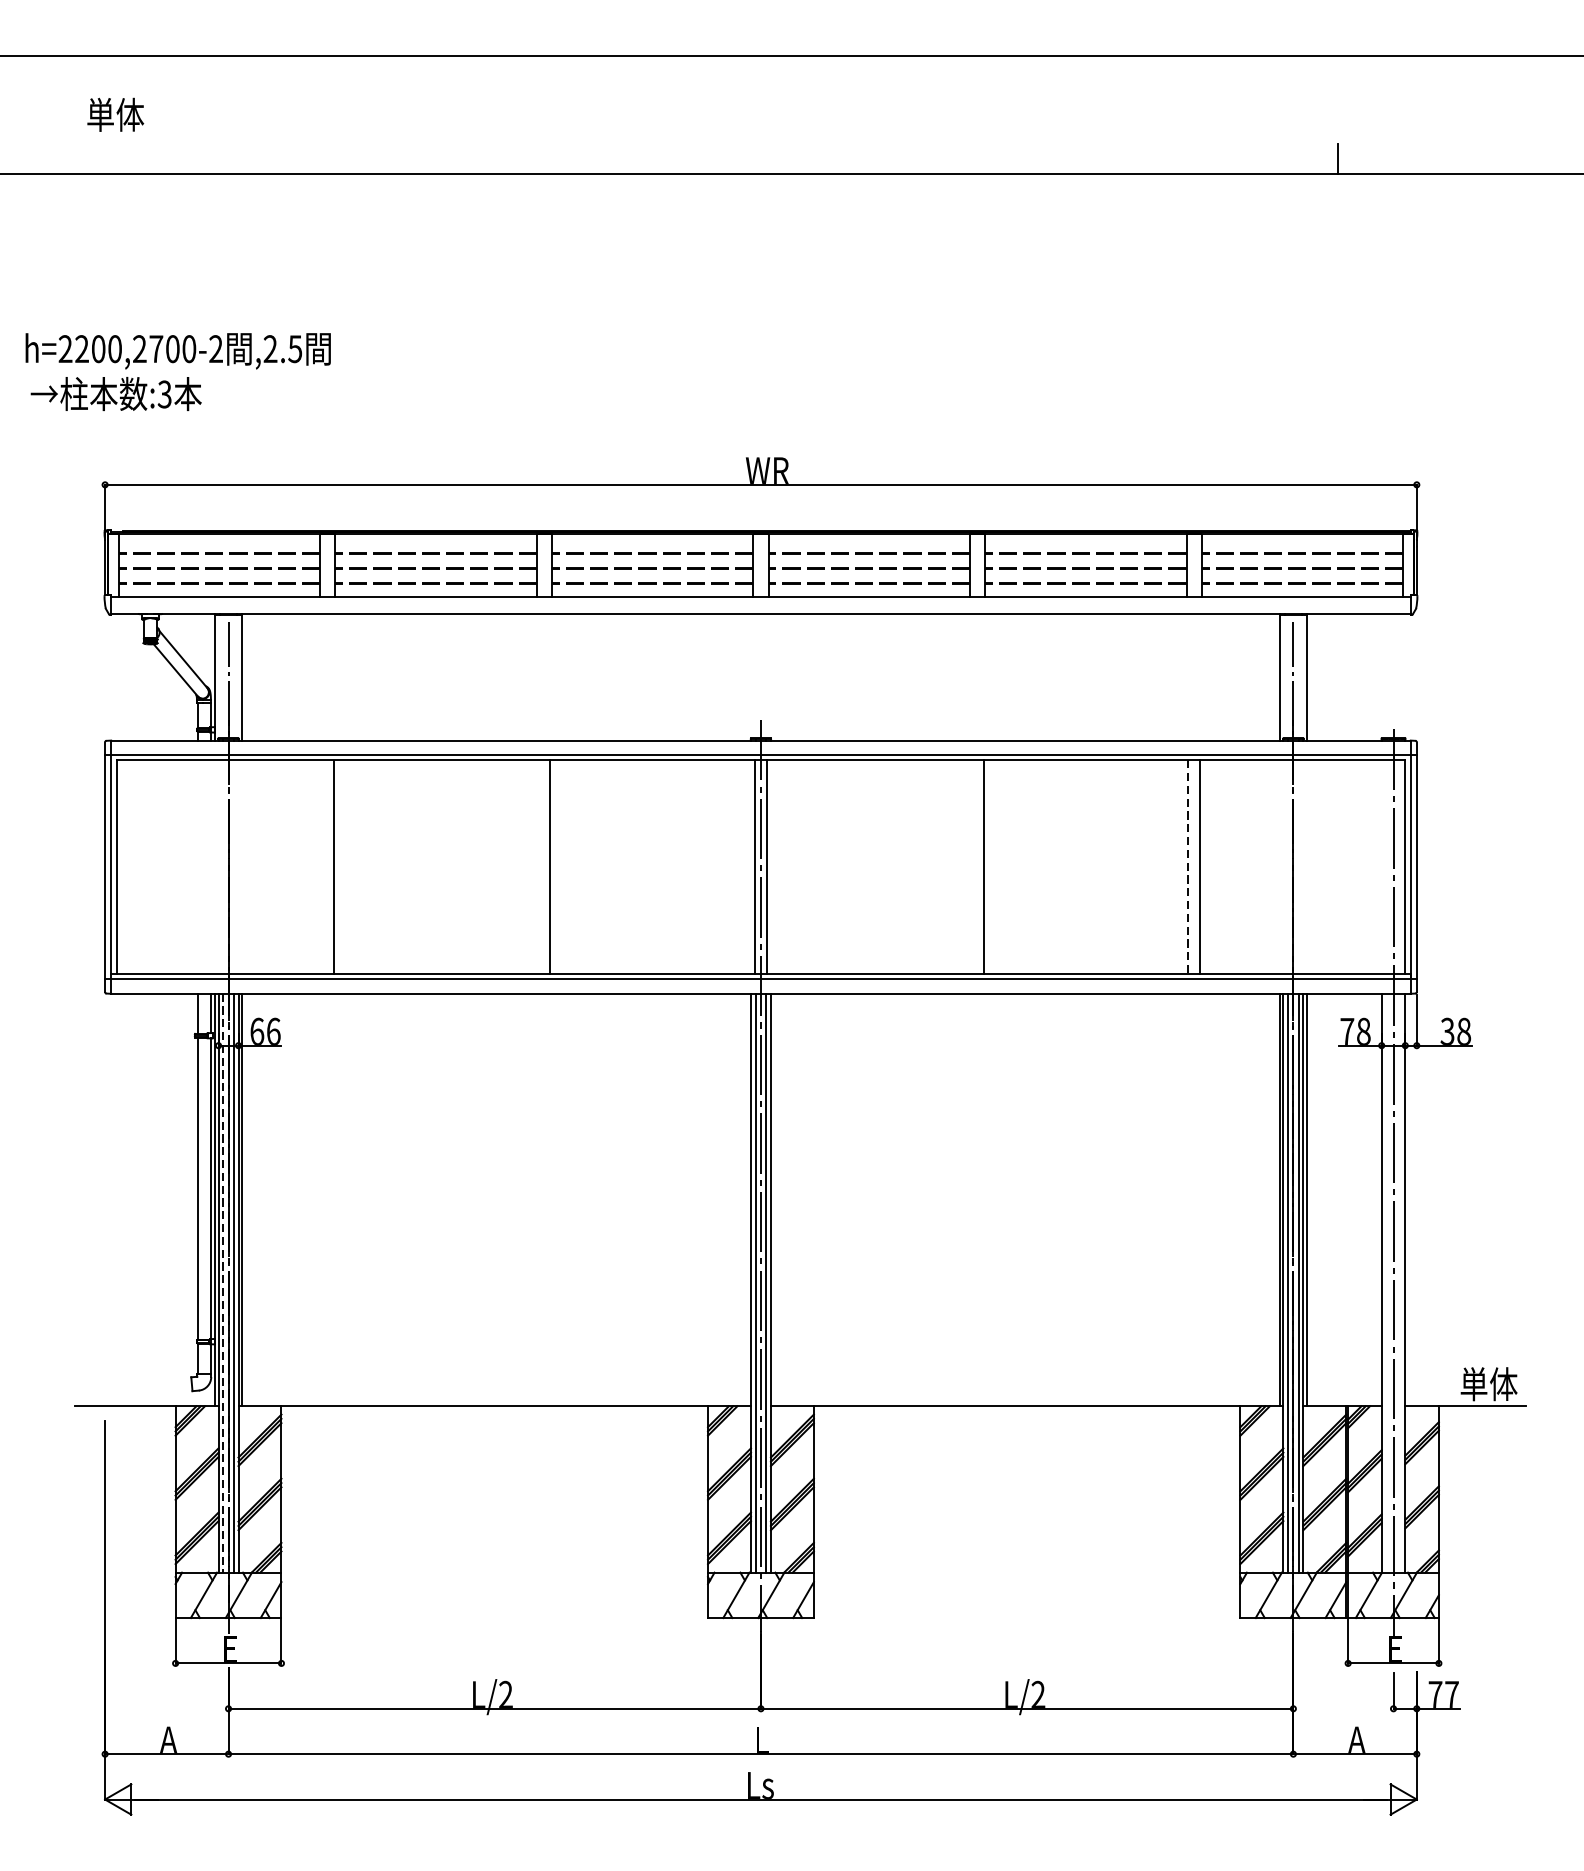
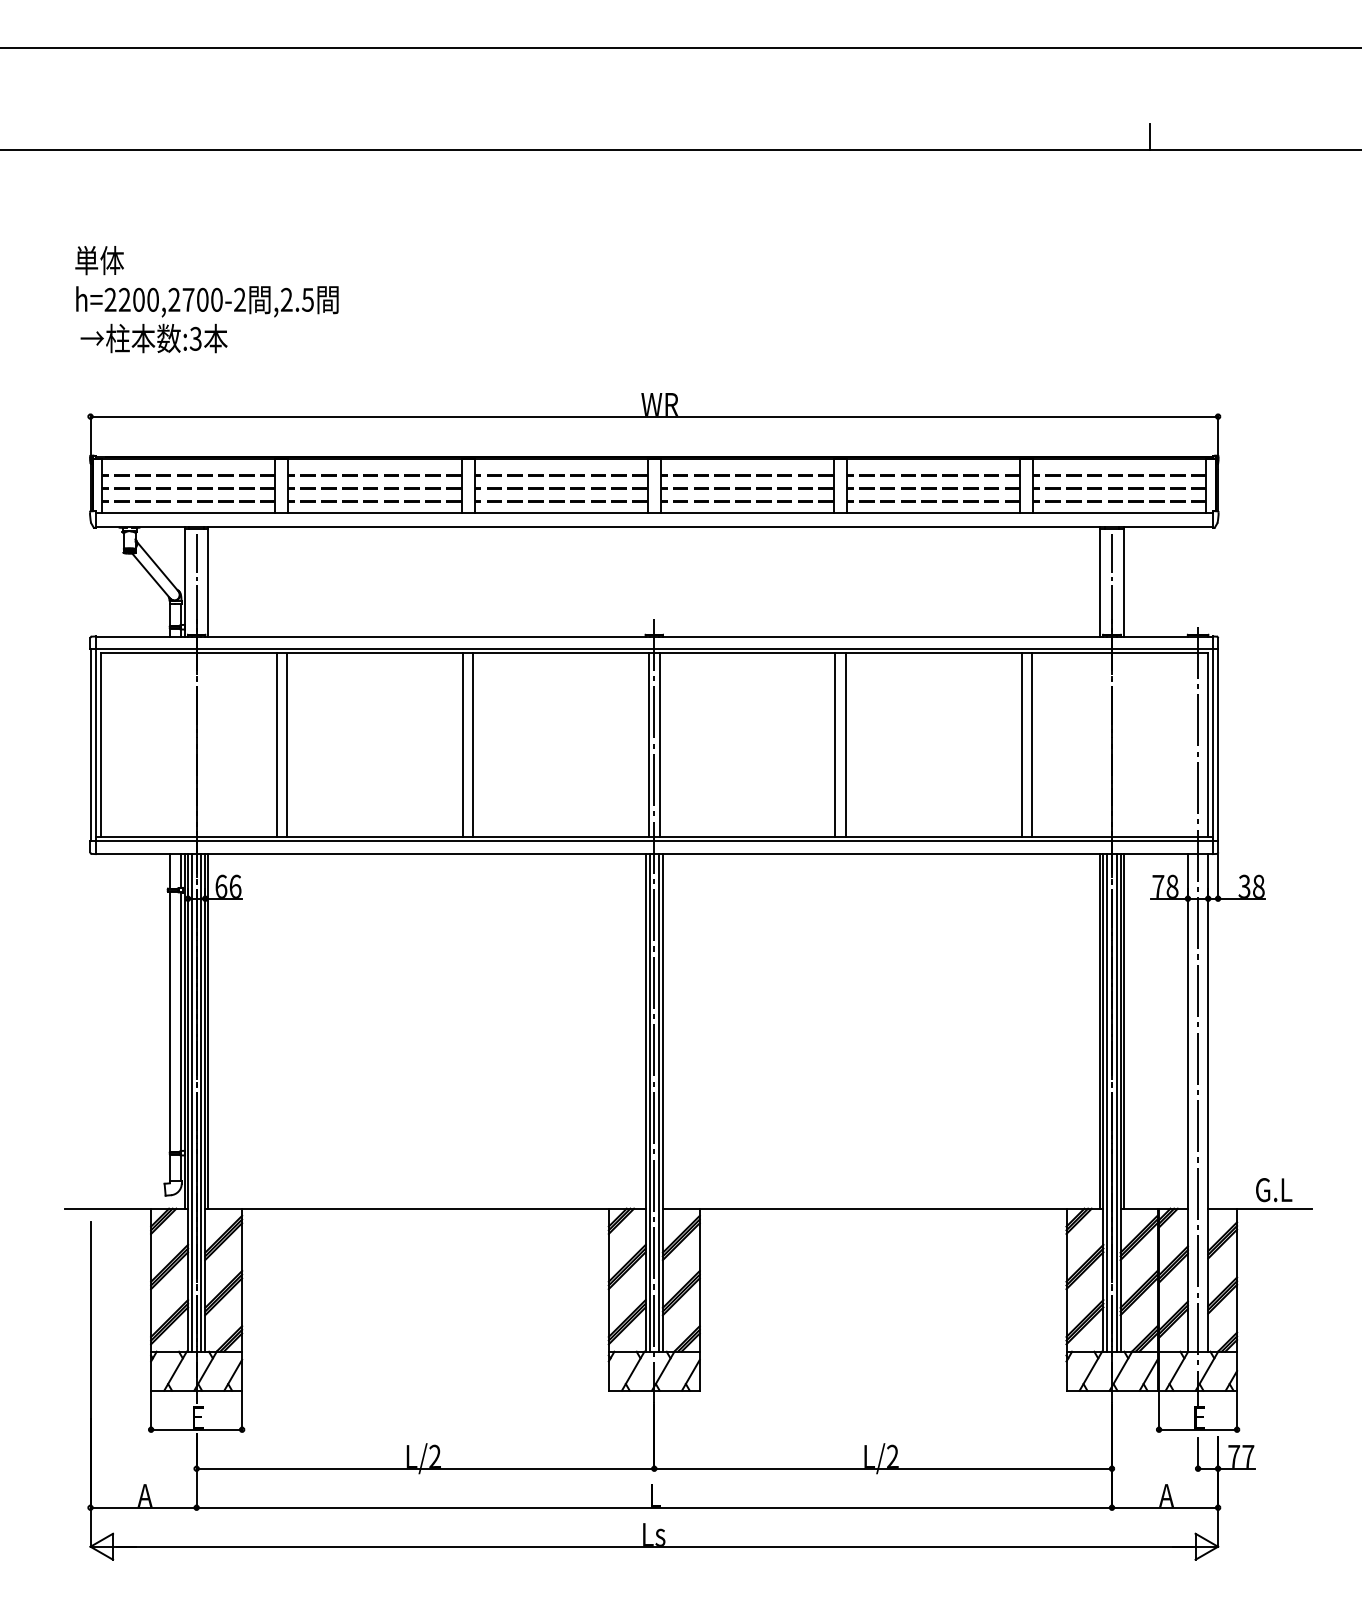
text: (115, 114) -> (99, 260), moved
text: (178, 371) -> (207, 319), moved
line: (321, 867) -> (276, 745), added
line: (537, 867) -> (462, 745), added
line: (971, 867) -> (835, 745), added
line: (1188, 867) -> (1021, 745), dashed -> solid
line: (223, 1282) -> (192, 1102), dashed -> solid
text: (1488, 1383) -> (1279, 1189), 単体 -> G.L

